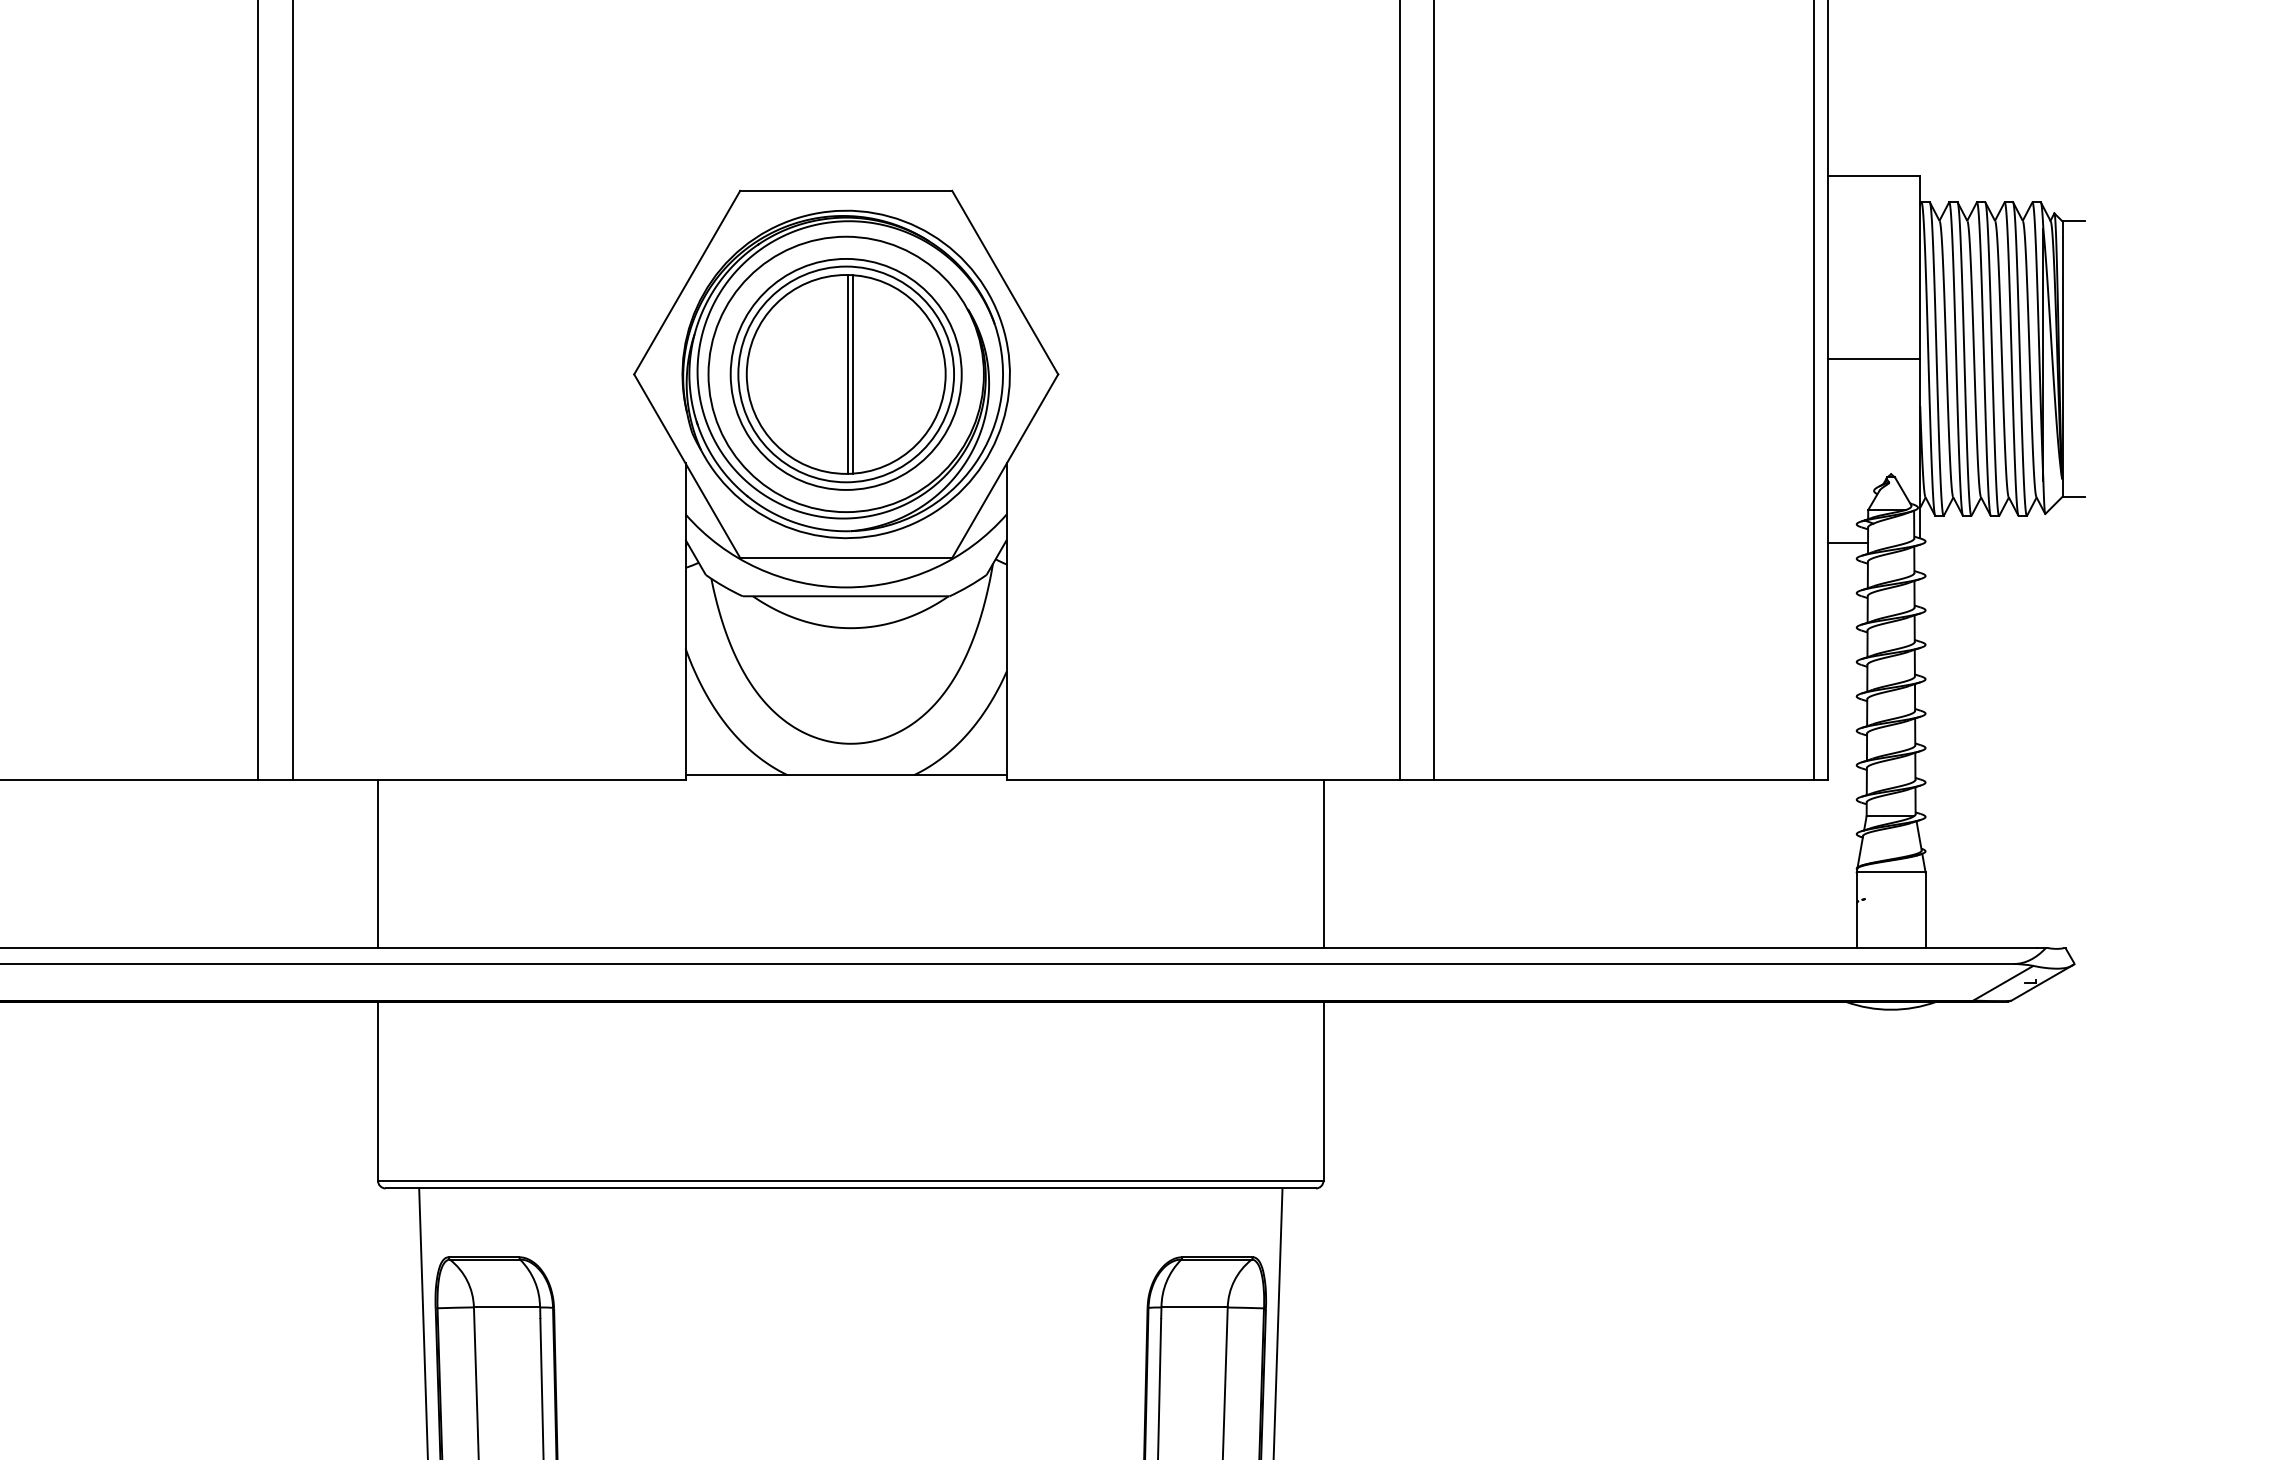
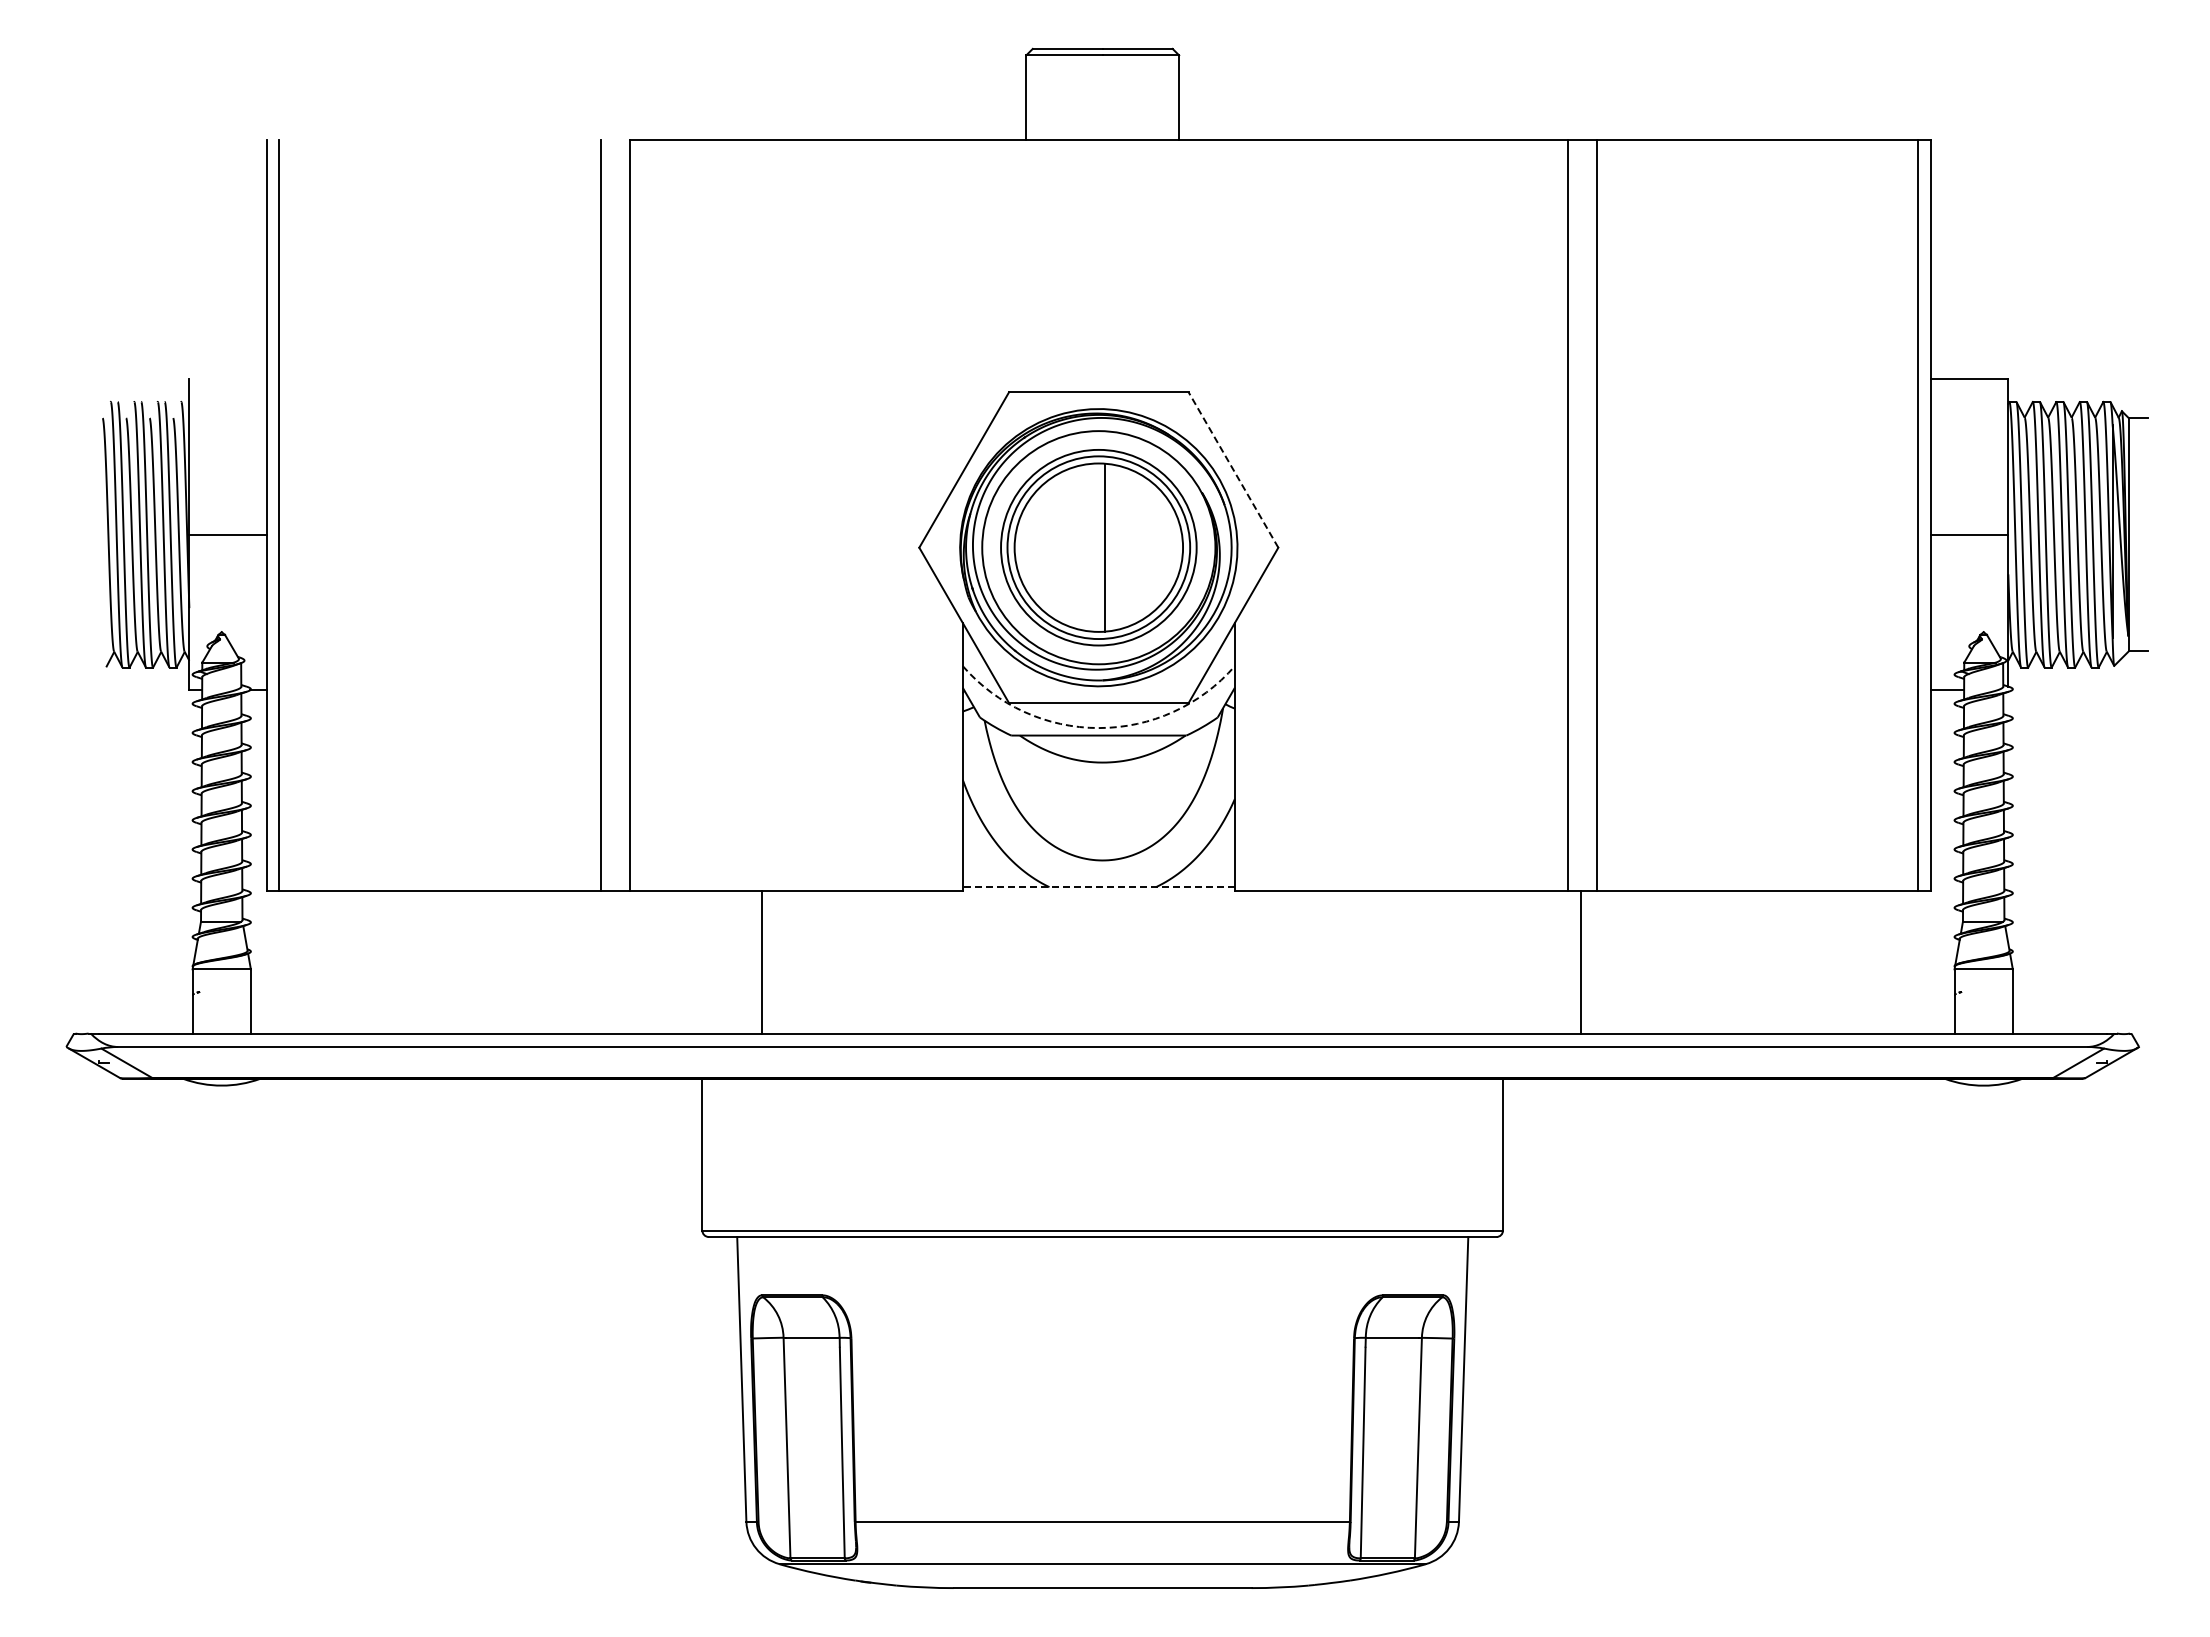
line: (1005, 282) -> (1233, 469), solid -> dashed
line: (848, 374) -> (1100, 547), removed
arc: (845, 587) -> (1098, 728), solid -> dashed
line: (845, 775) -> (1098, 887), solid -> dashed
line: (378, 864) -> (762, 962), moved
line: (1324, 864) -> (1581, 962), moved

